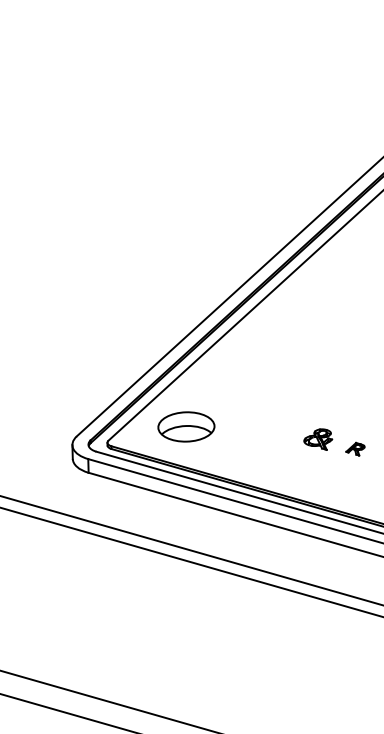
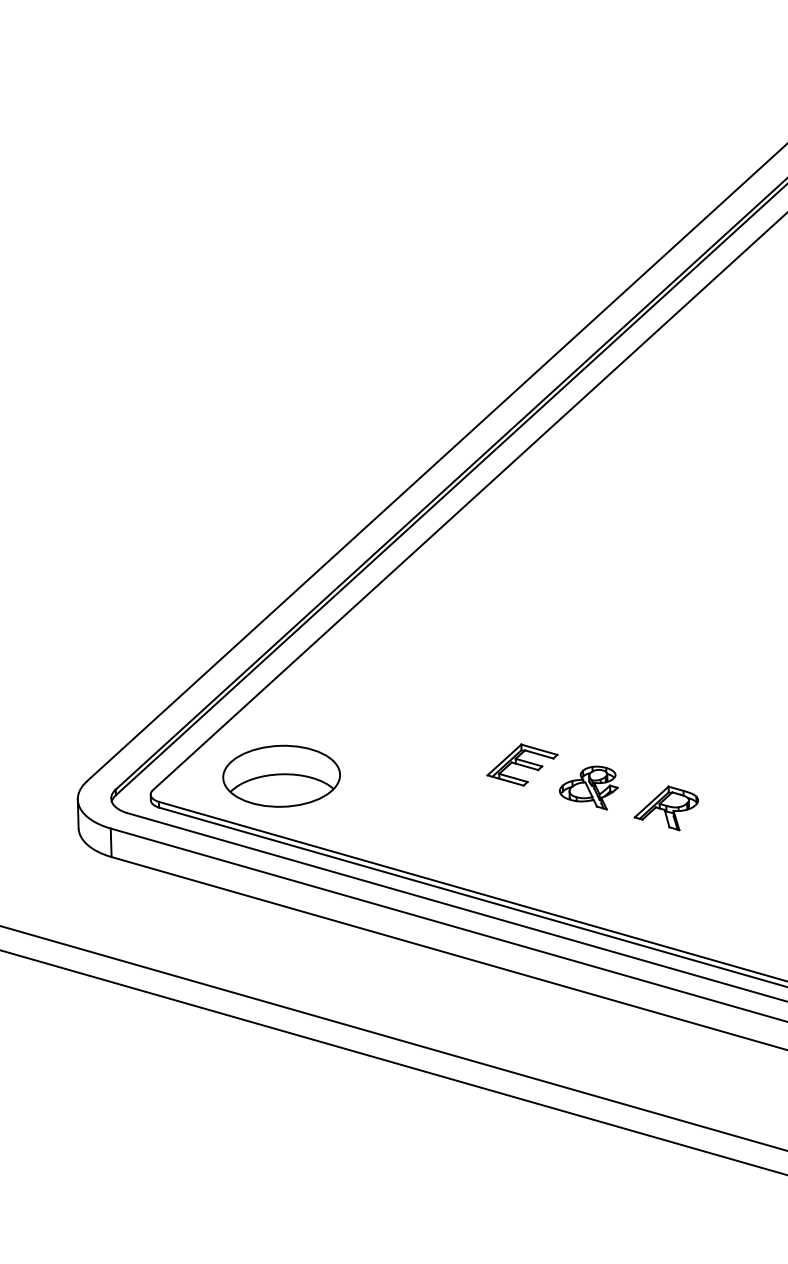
part: (186, 426) -> (281, 775), moved
part: (286, 428) -> (522, 764), added
part: (355, 448) -> (666, 806), size x1.67

